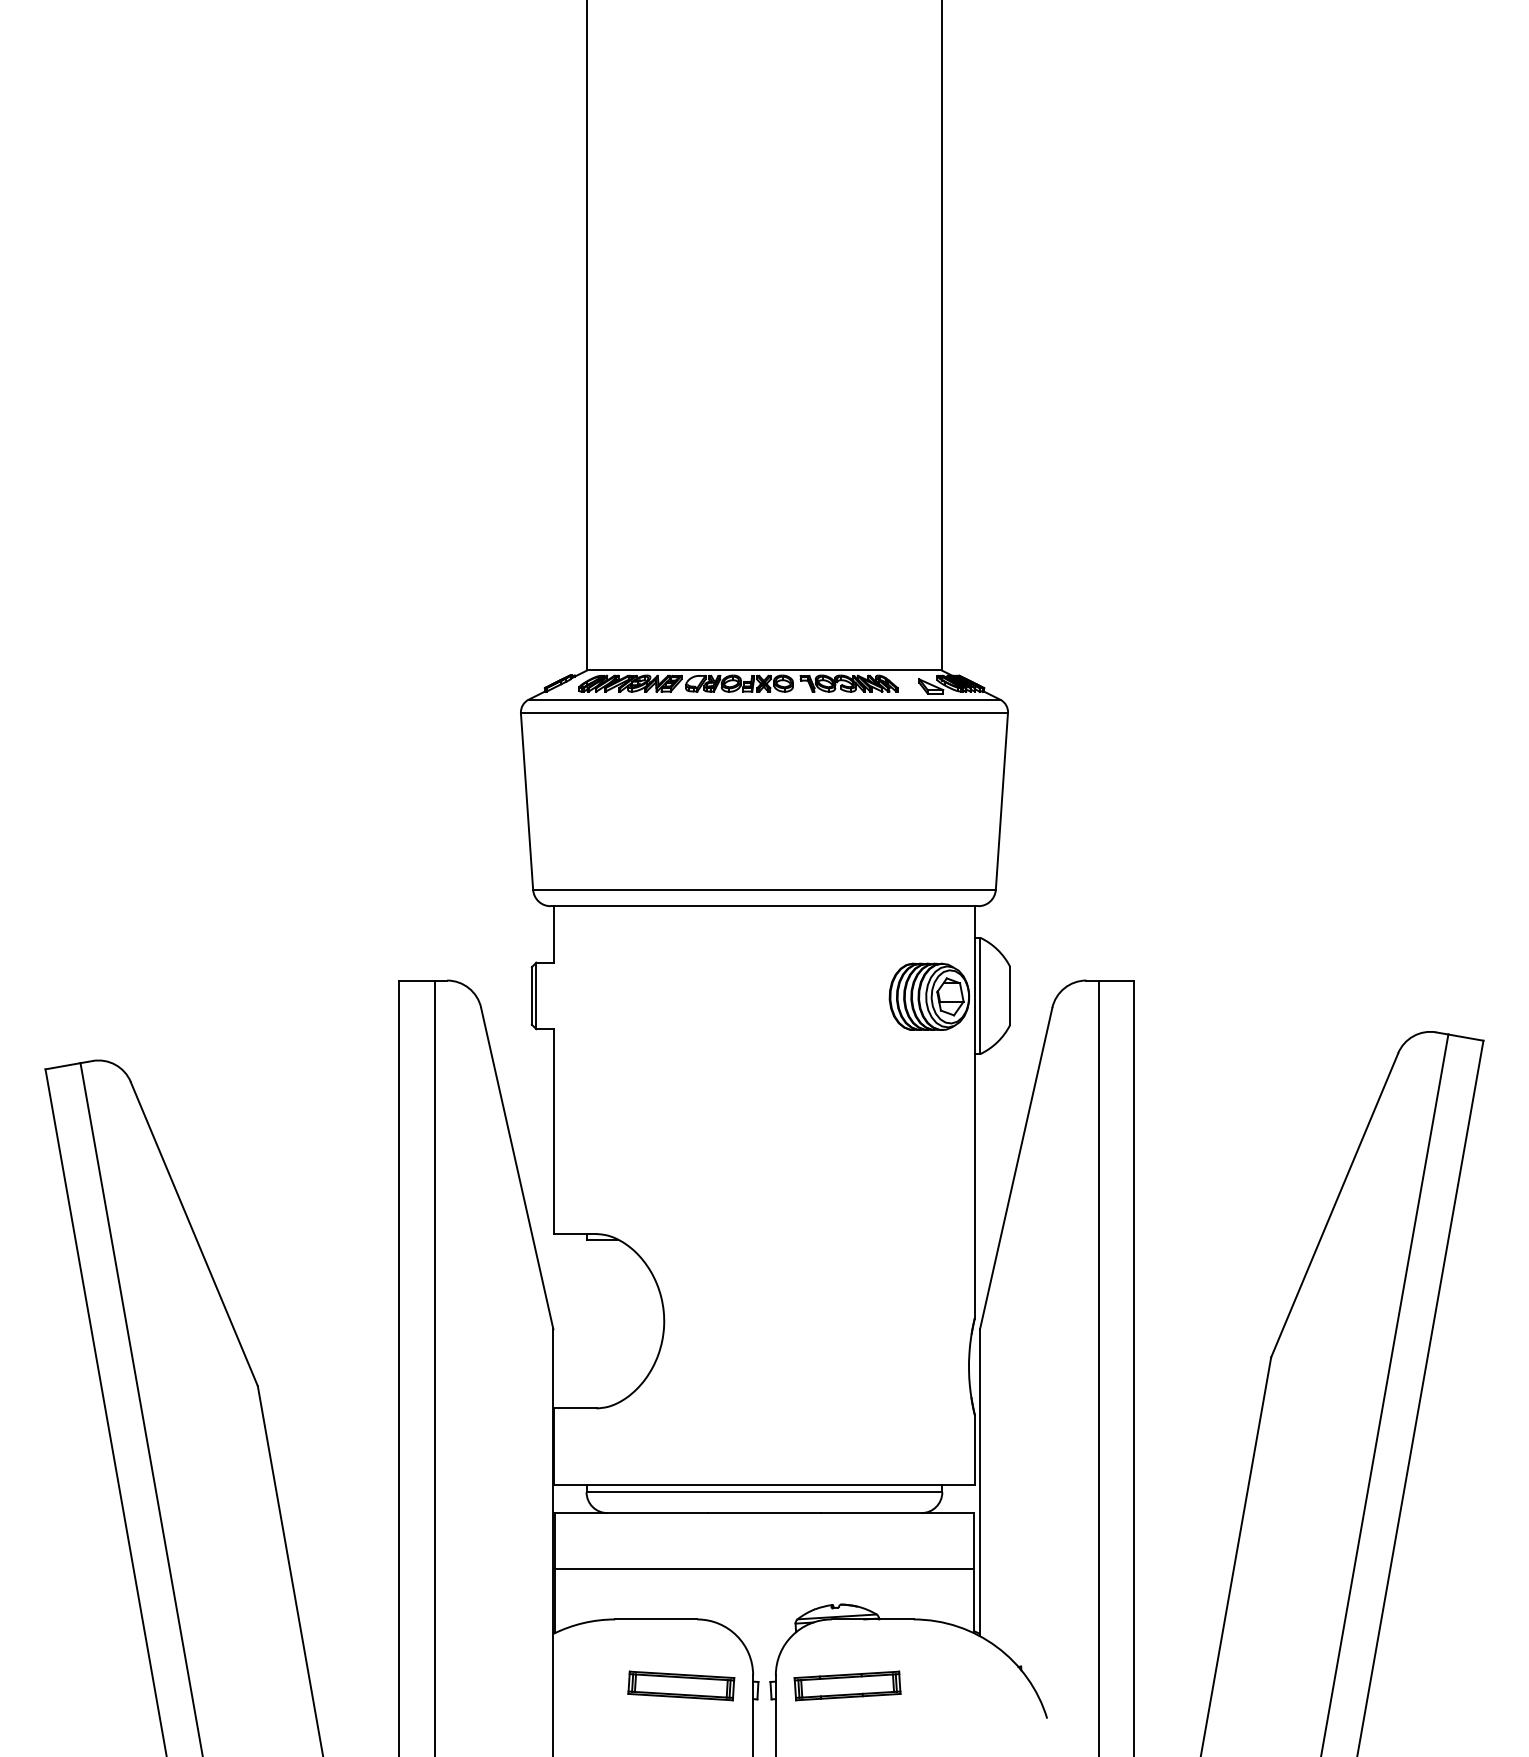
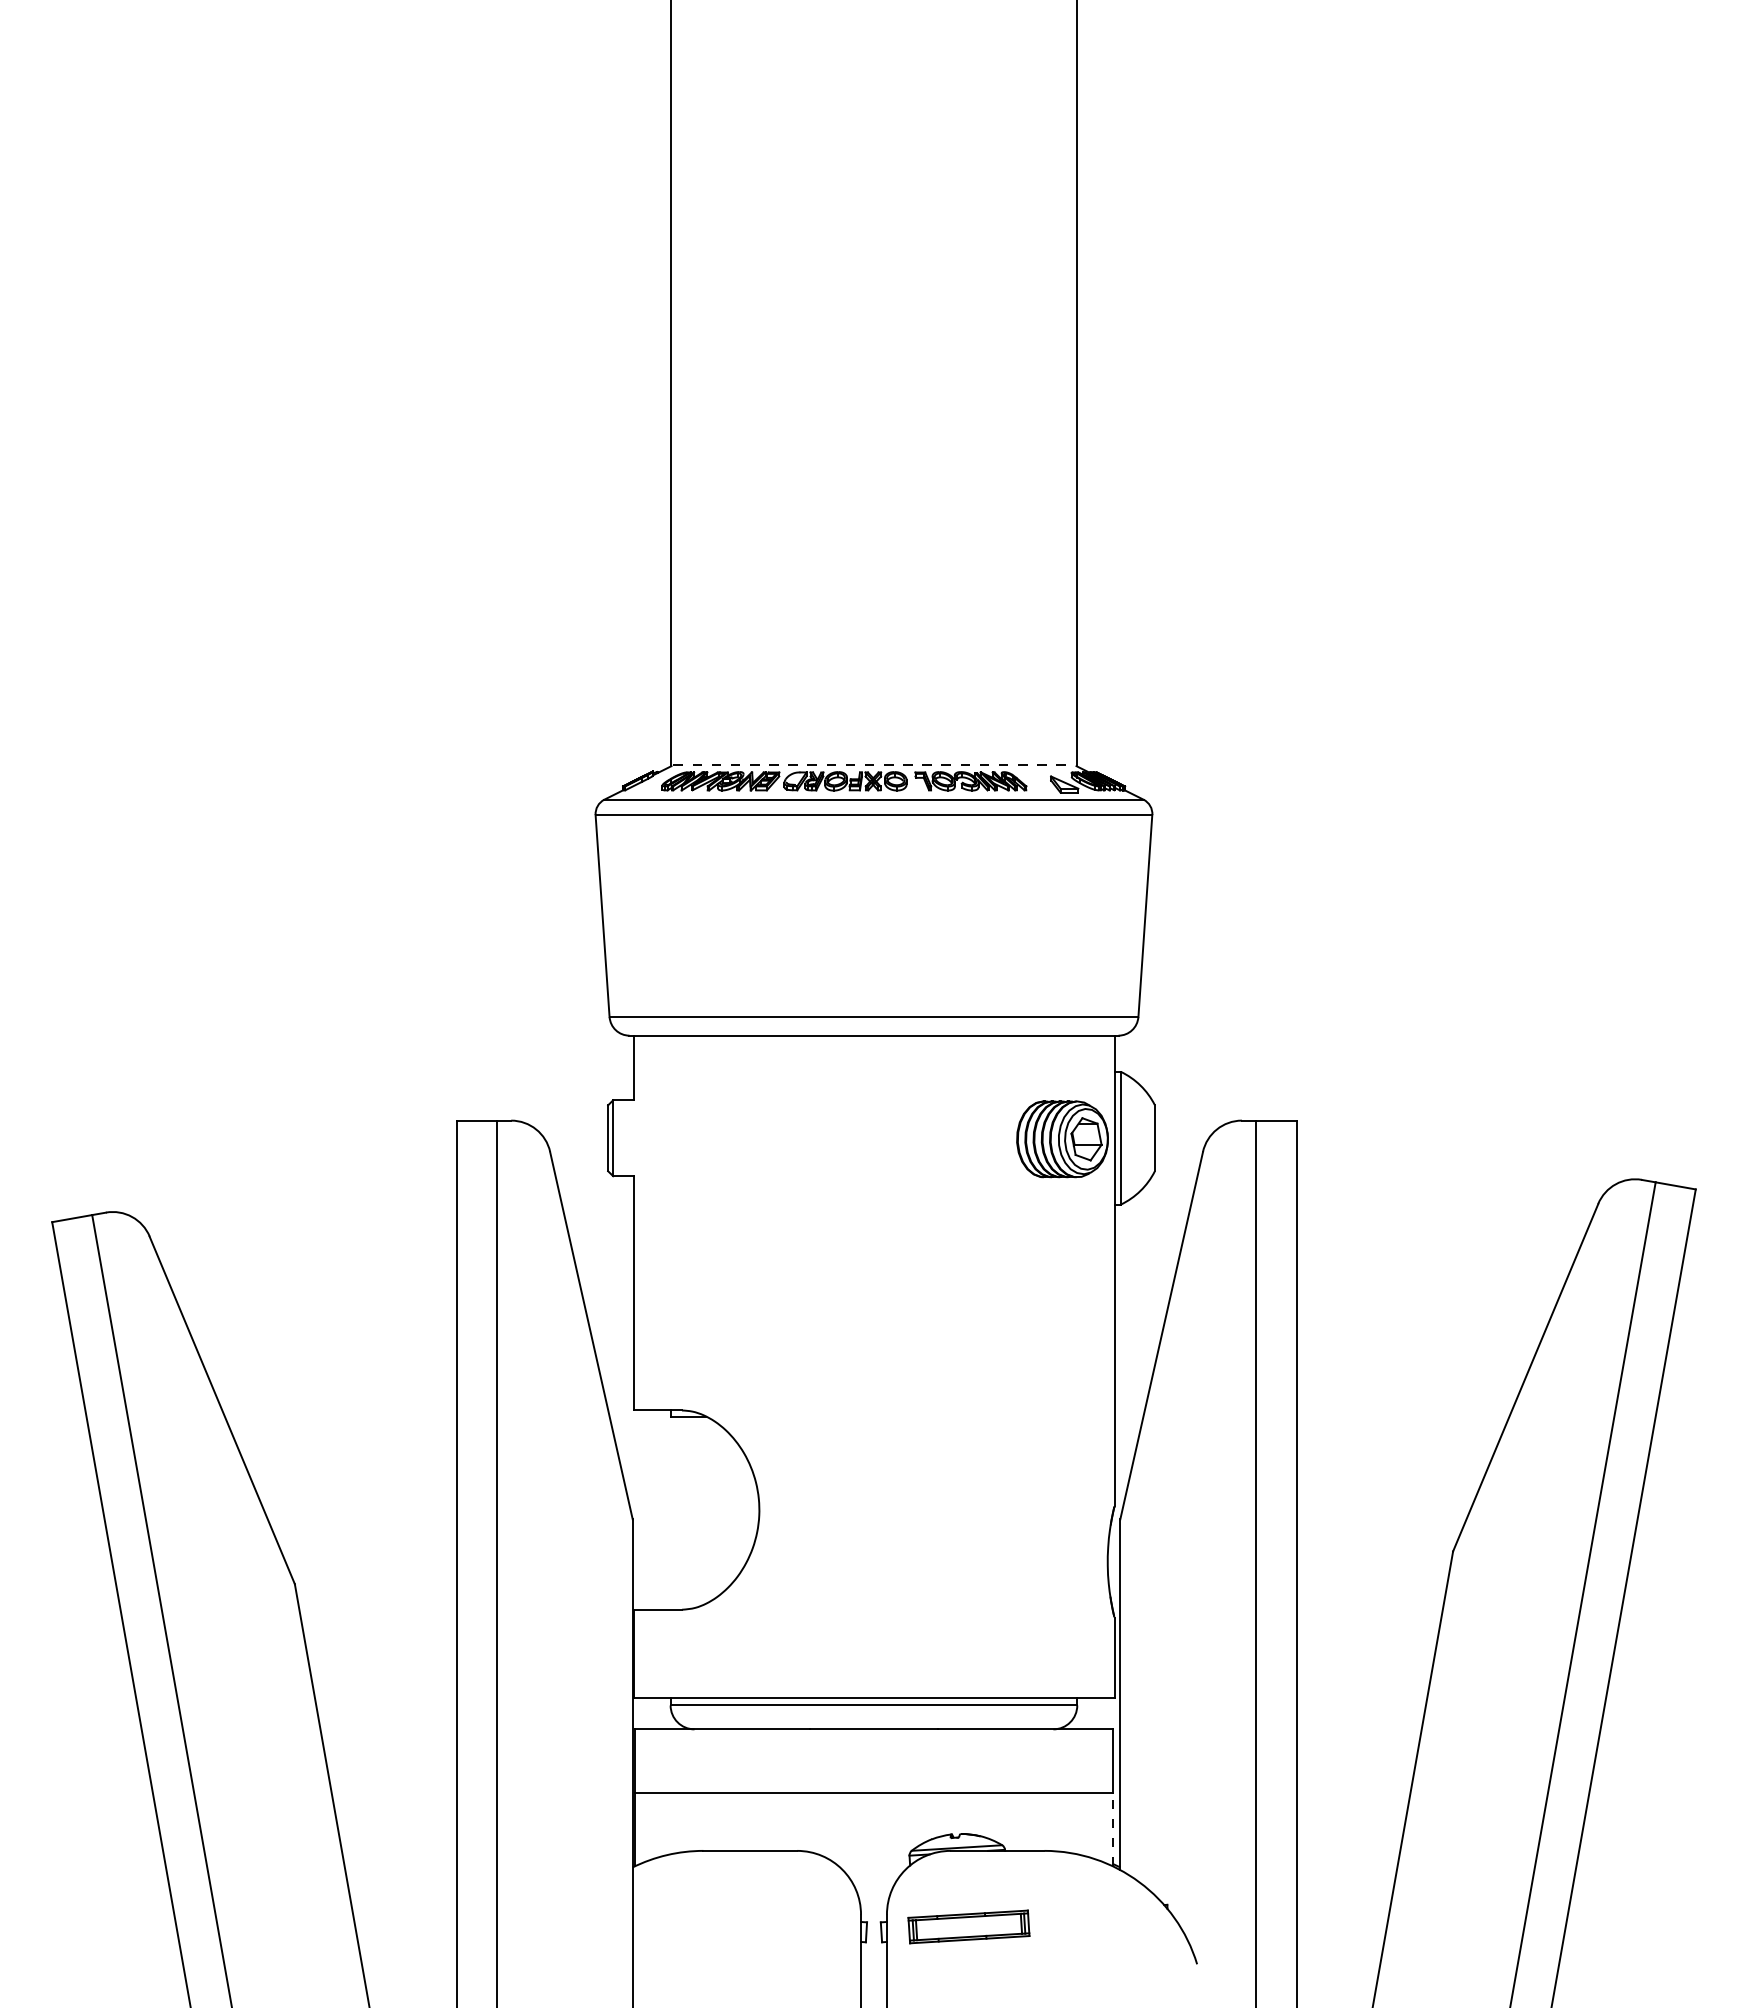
line: (764, 669) -> (874, 765), solid -> dashed
line: (974, 1600) -> (1113, 1829), solid -> dashed
part: (680, 1685) -> (778, 1926), removed

